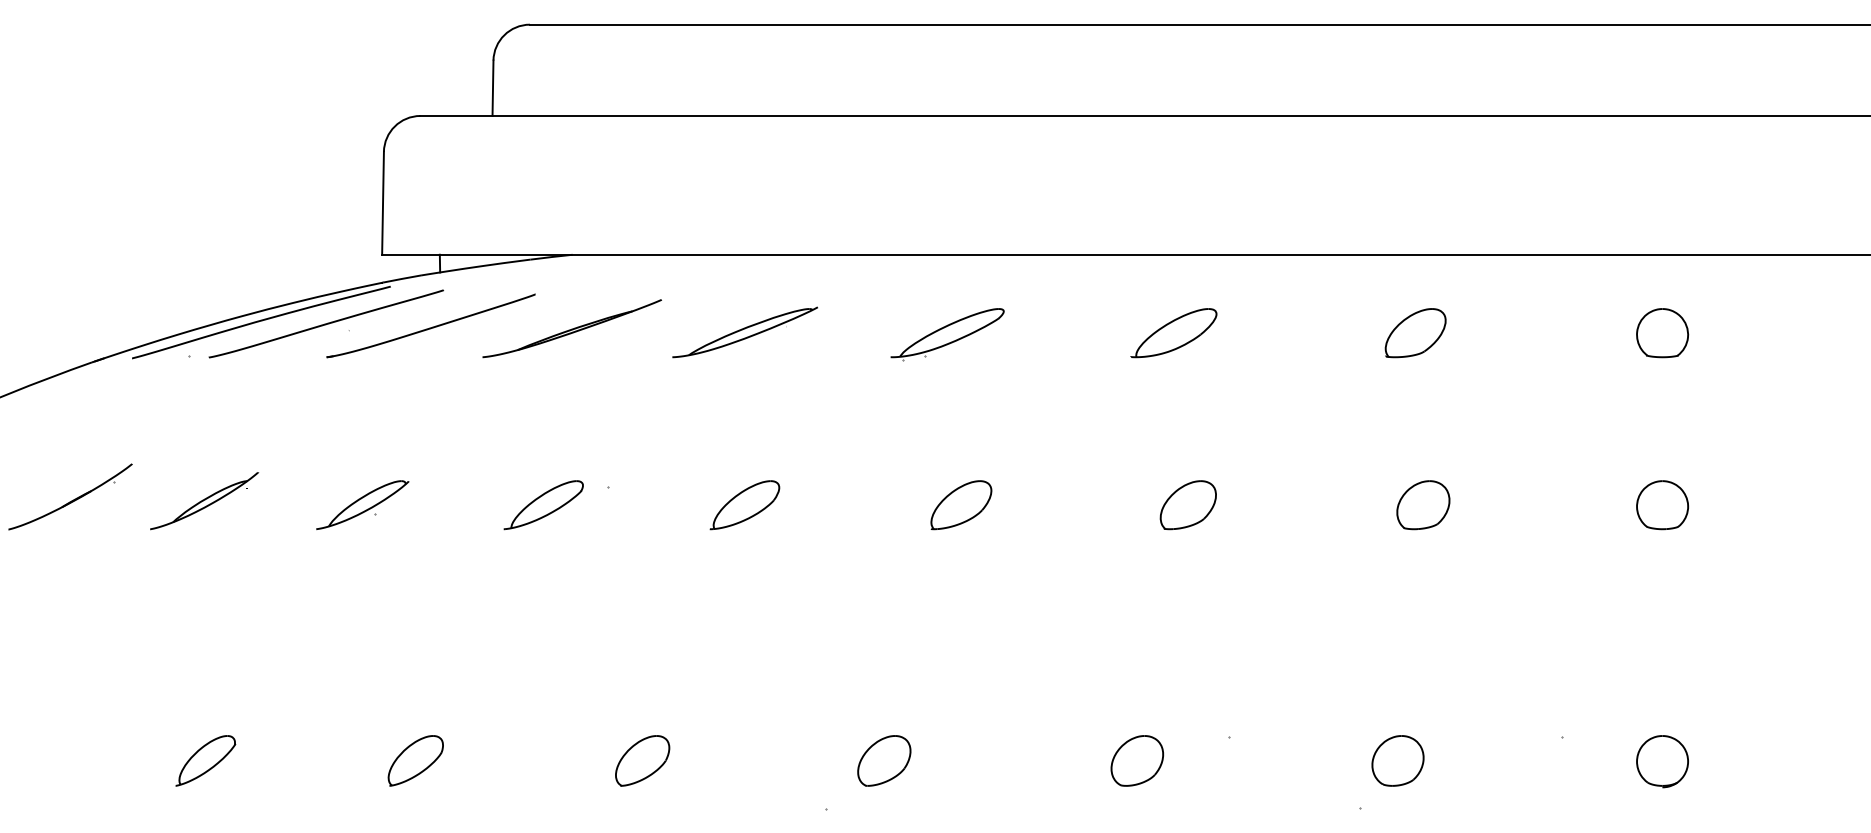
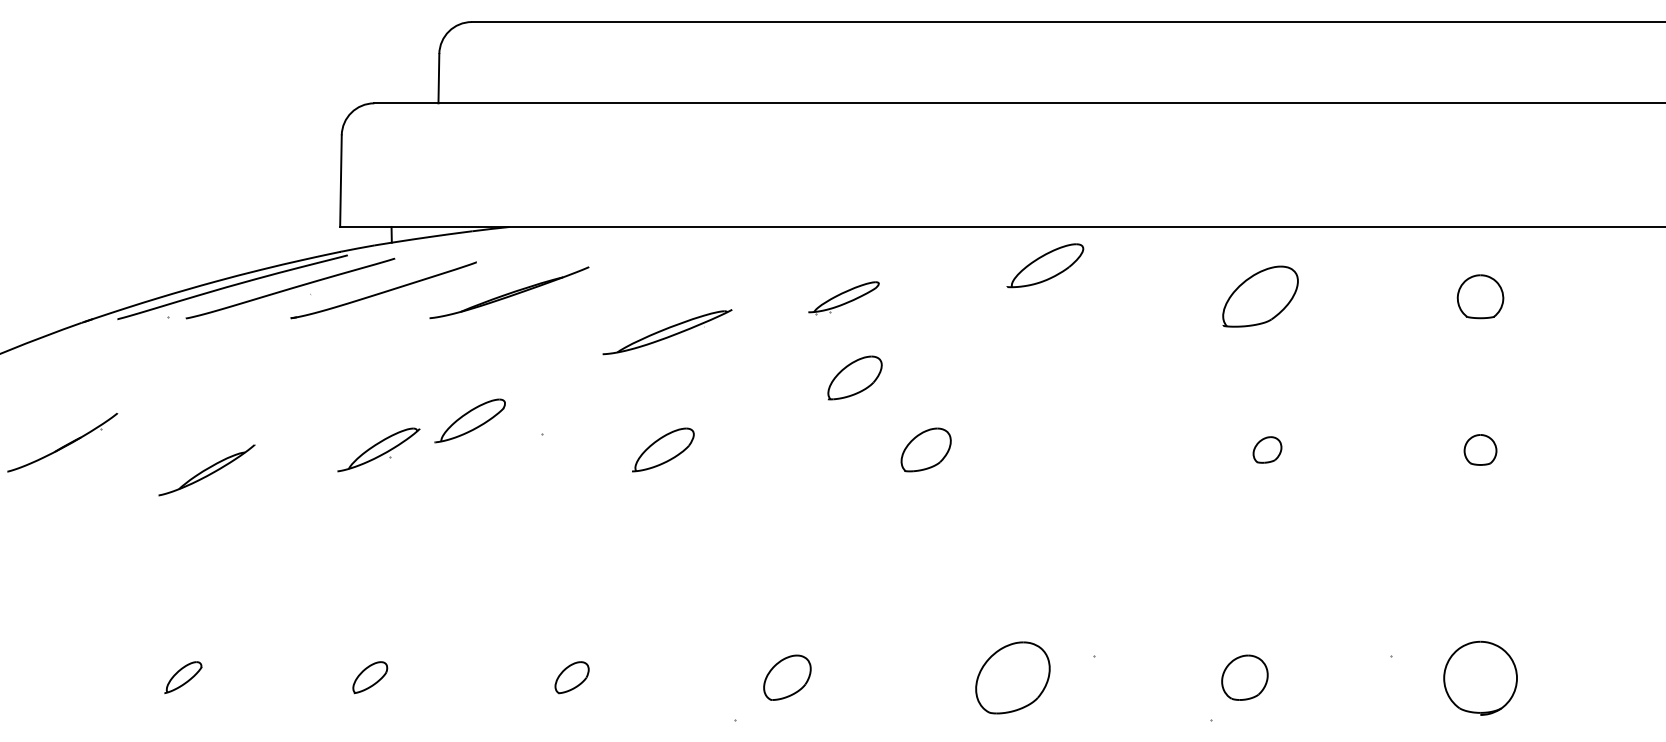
part: (745, 332) -> (667, 332), moved
part: (1174, 332) -> (1045, 265), moved
part: (1415, 332) -> (1260, 296), size x1.4
part: (947, 335) -> (843, 298), size x0.7
part: (203, 501) -> (206, 470), moved
part: (362, 504) -> (378, 449), moved
part: (543, 504) -> (469, 420), moved
part: (960, 504) -> (854, 377), moved
part: (1187, 504) -> (925, 449), moved
part: (1423, 504) -> (1267, 449), size x0.6
part: (1662, 504) -> (1480, 449), size x0.7
part: (206, 760) -> (183, 677), size x0.7
part: (416, 760) -> (370, 677), size x0.7
part: (641, 760) -> (571, 677), size x0.7
part: (1137, 760) -> (1012, 677), size x1.6
part: (1662, 761) -> (1480, 678), size x1.6

